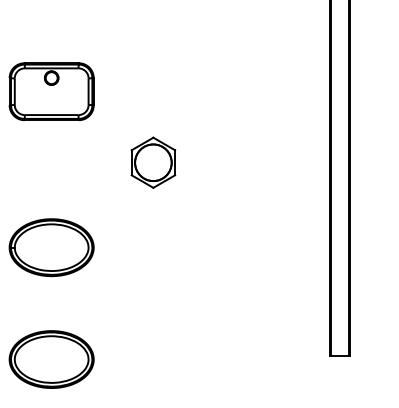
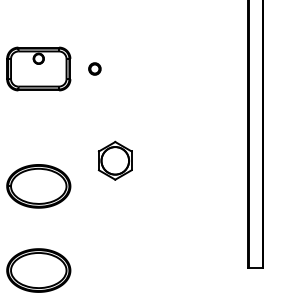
part: (125, 91) -> (94, 68), added
part: (153, 162) -> (115, 160), moved

